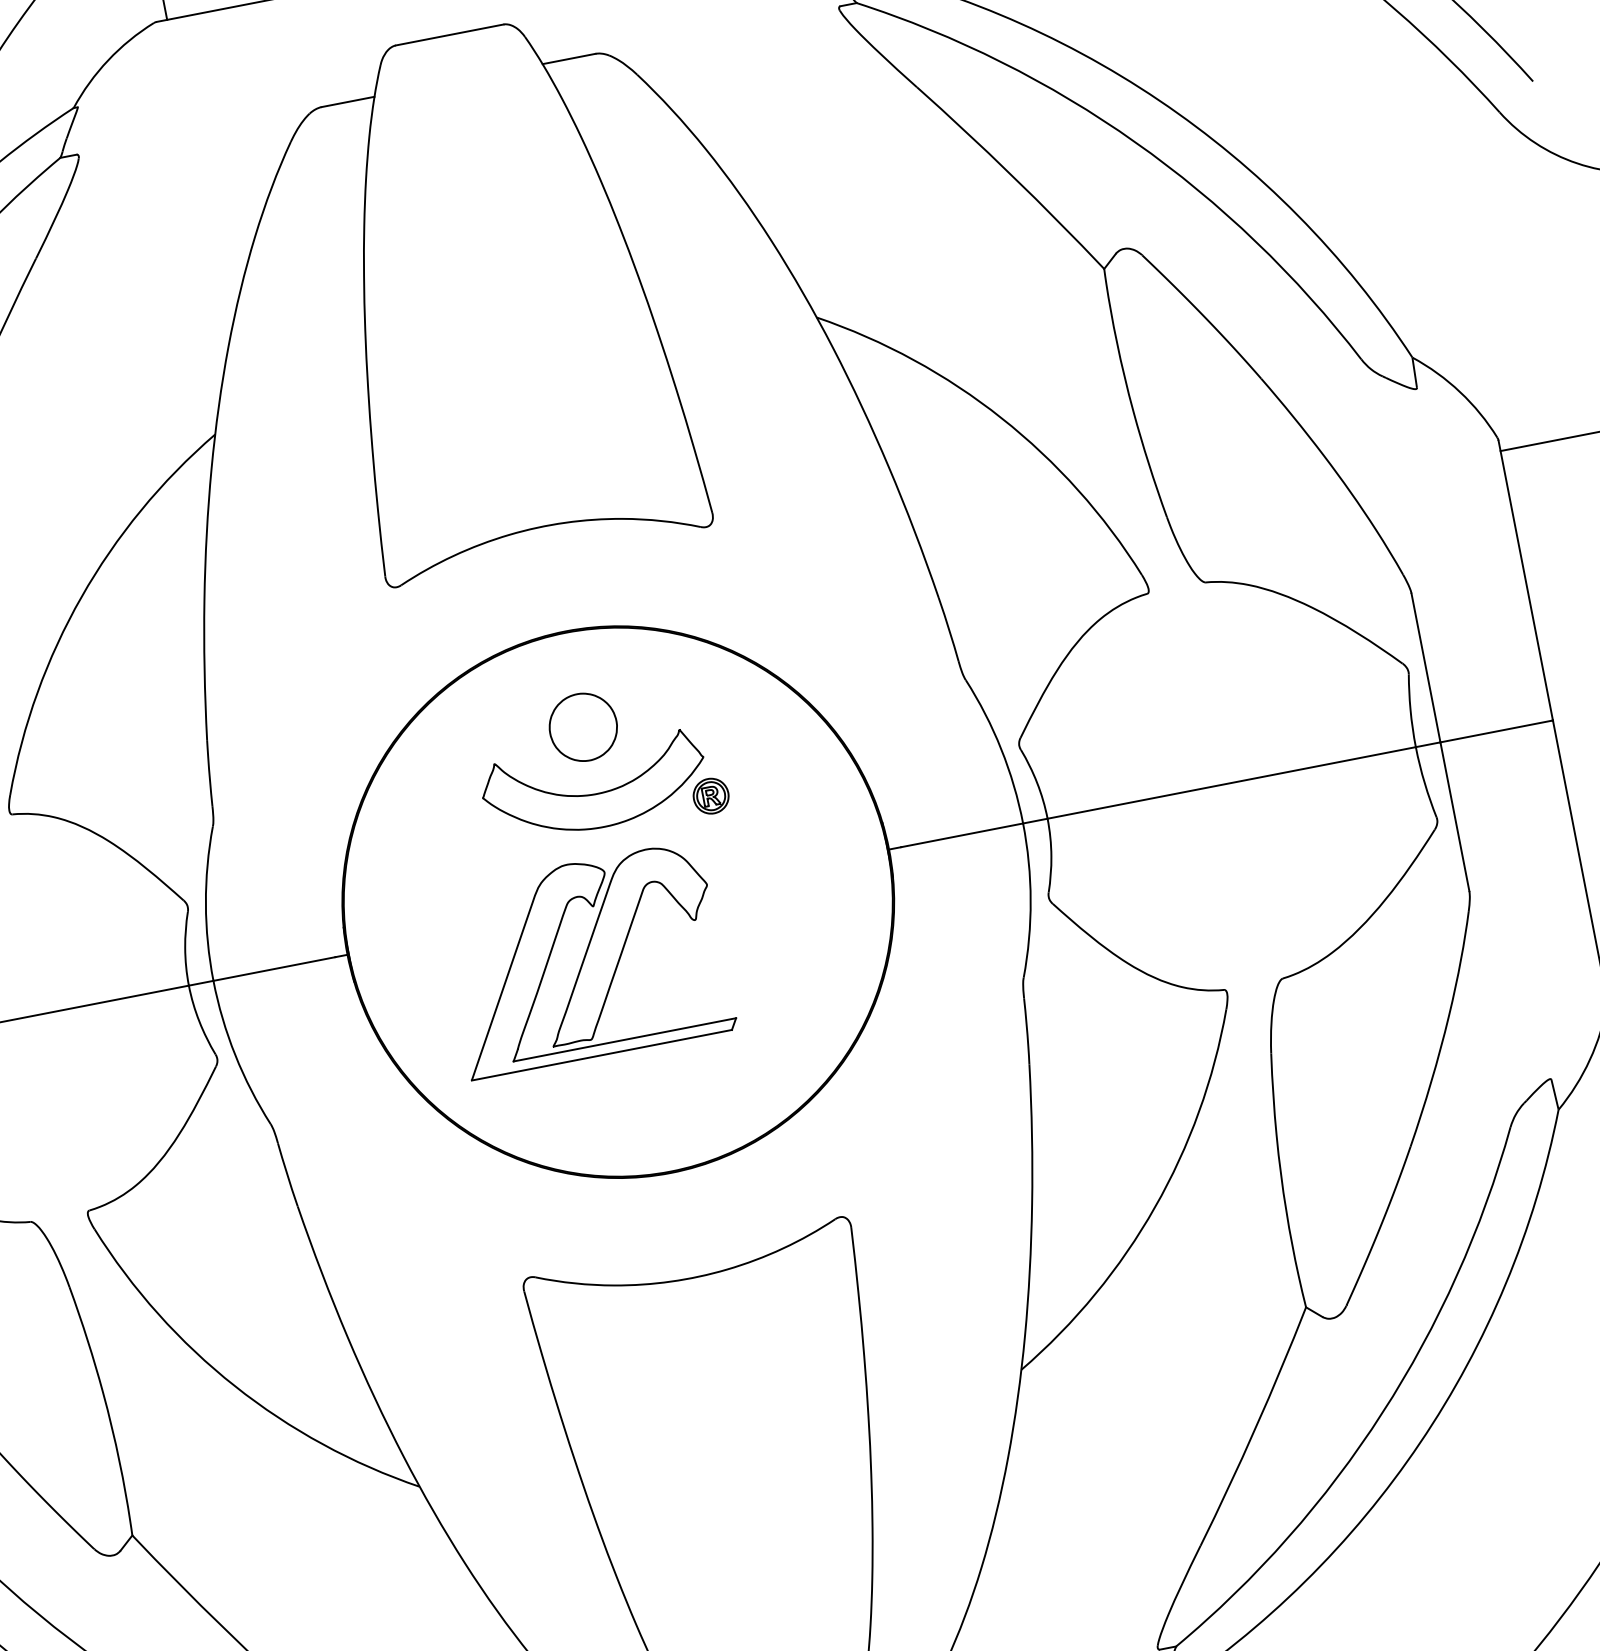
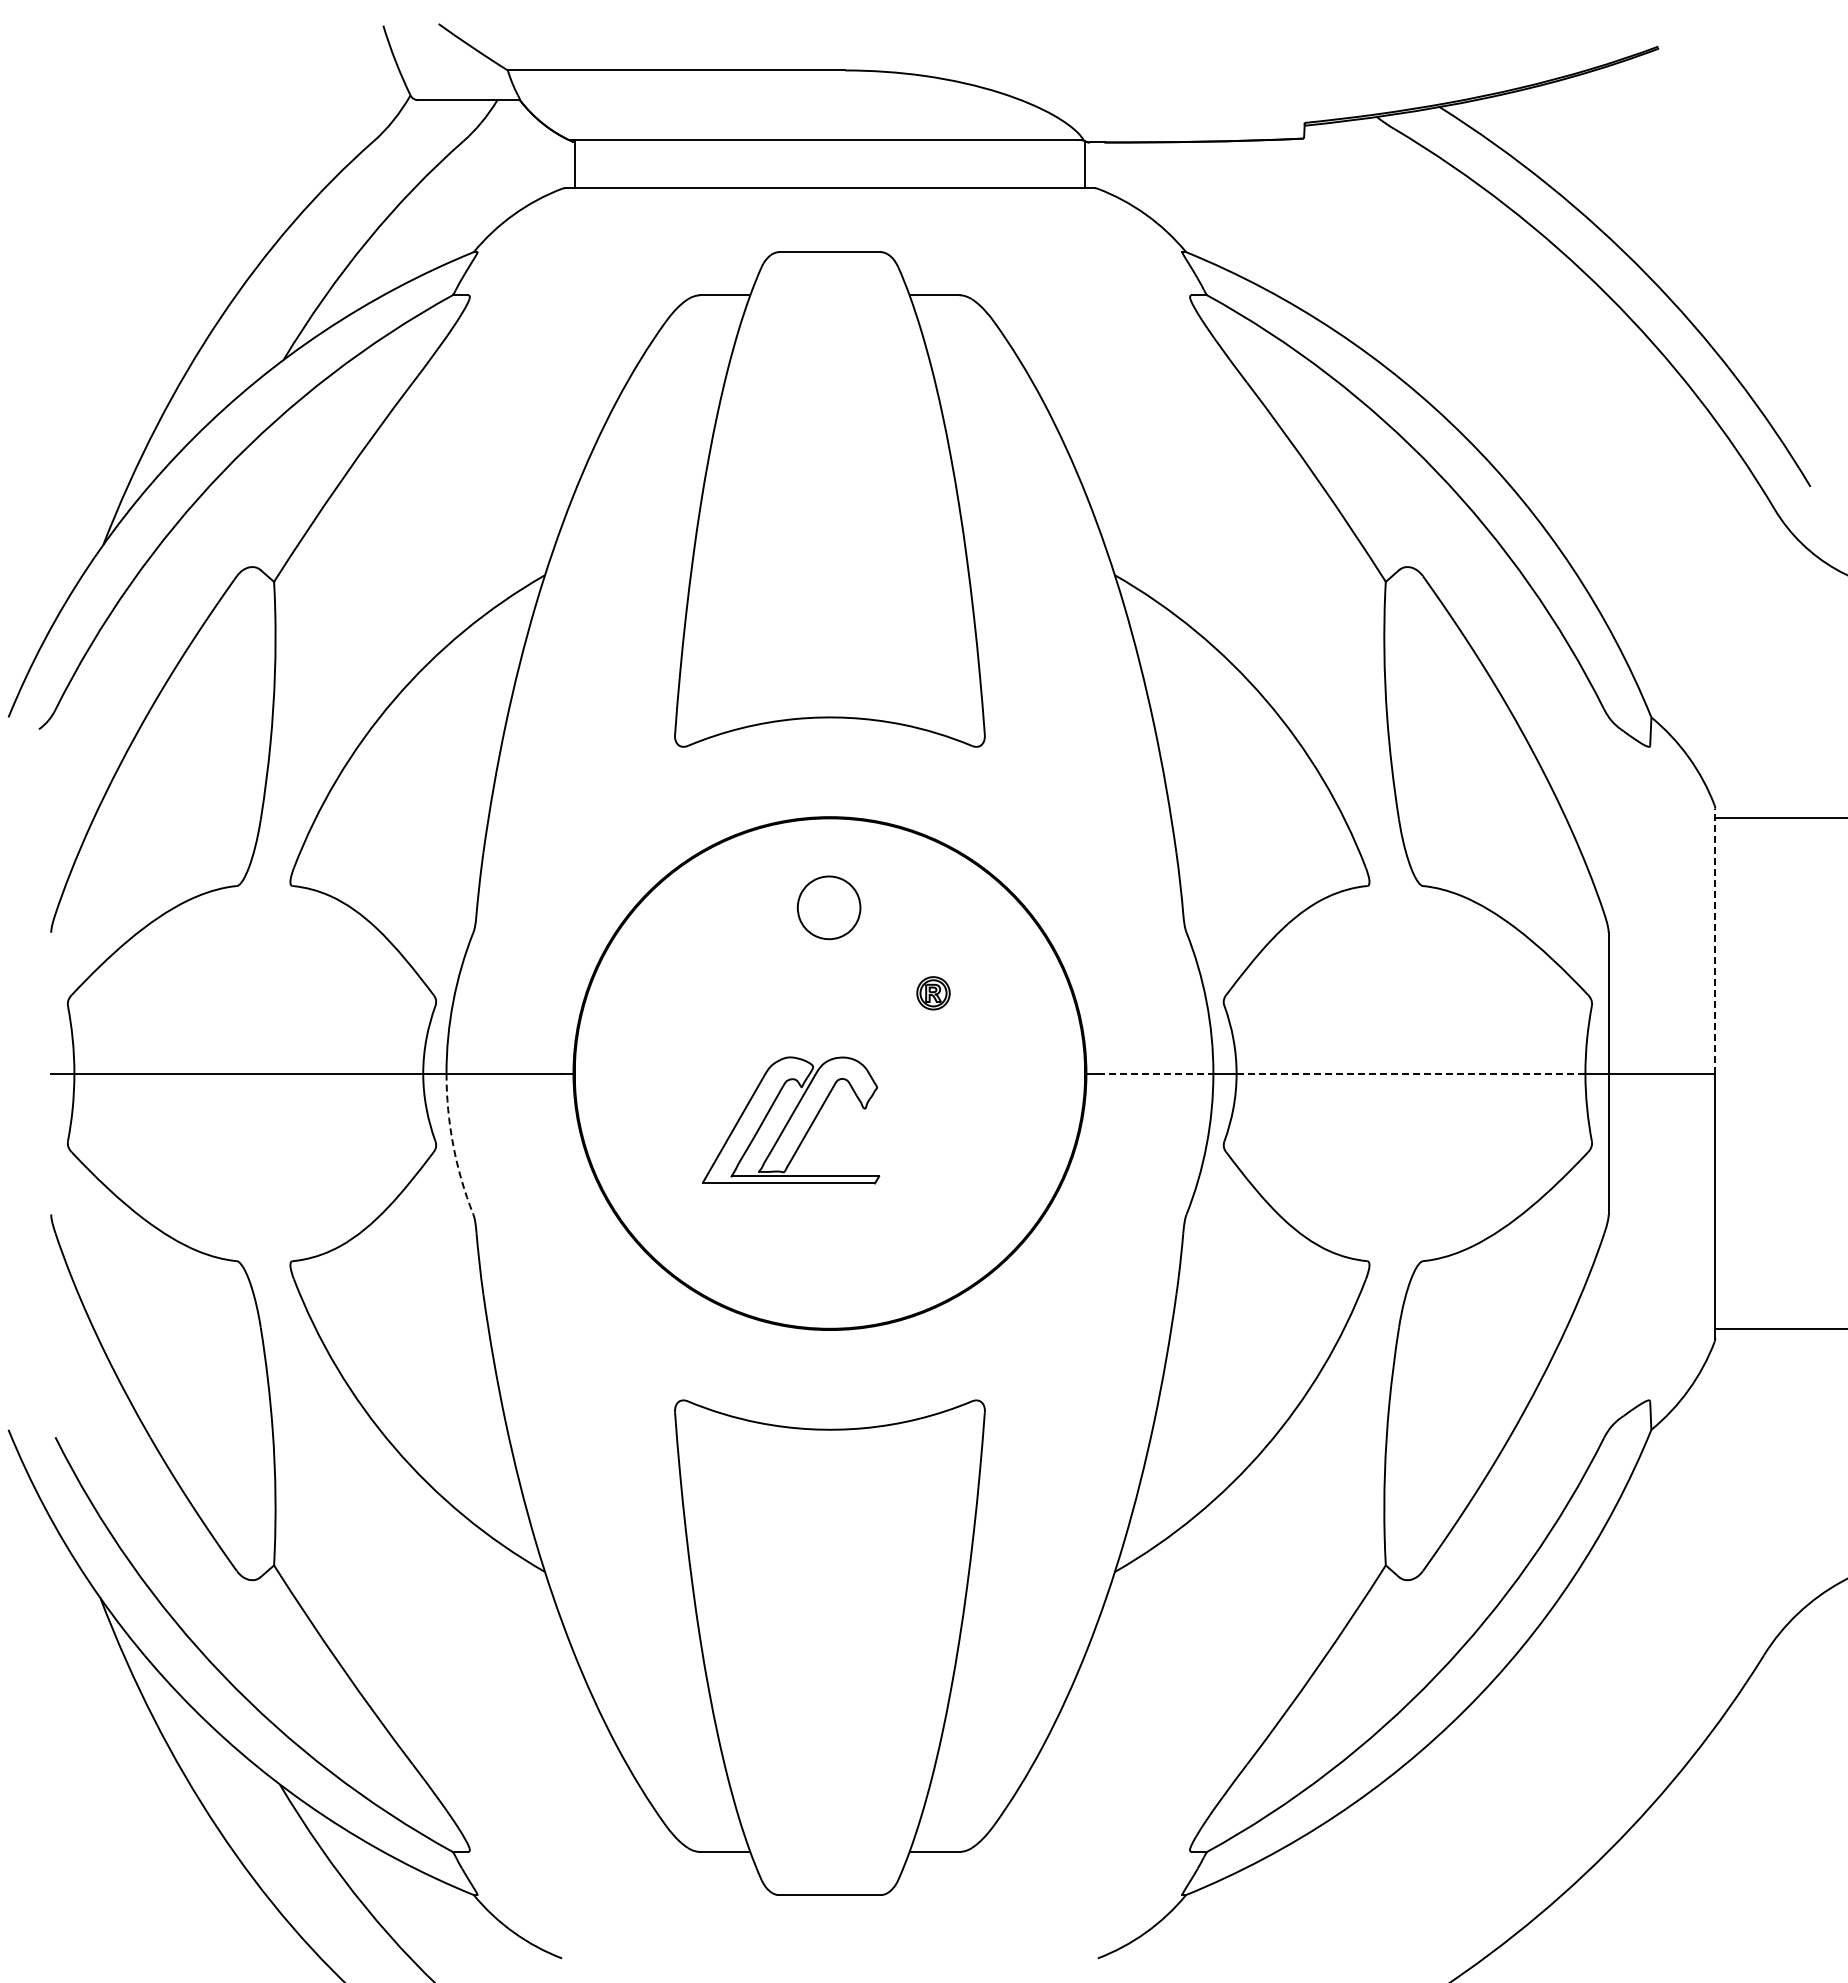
line: (1525, 579) -> (1715, 940), solid -> dashed
line: (1232, 782) -> (1411, 1073), solid -> dashed
part: (596, 793) -> (829, 970), removed
line: (961, 835) -> (1155, 1073), solid -> dashed
part: (586, 959) -> (790, 1120), size x0.7
arc: (235, 1055) -> (453, 1145), solid -> dashed

